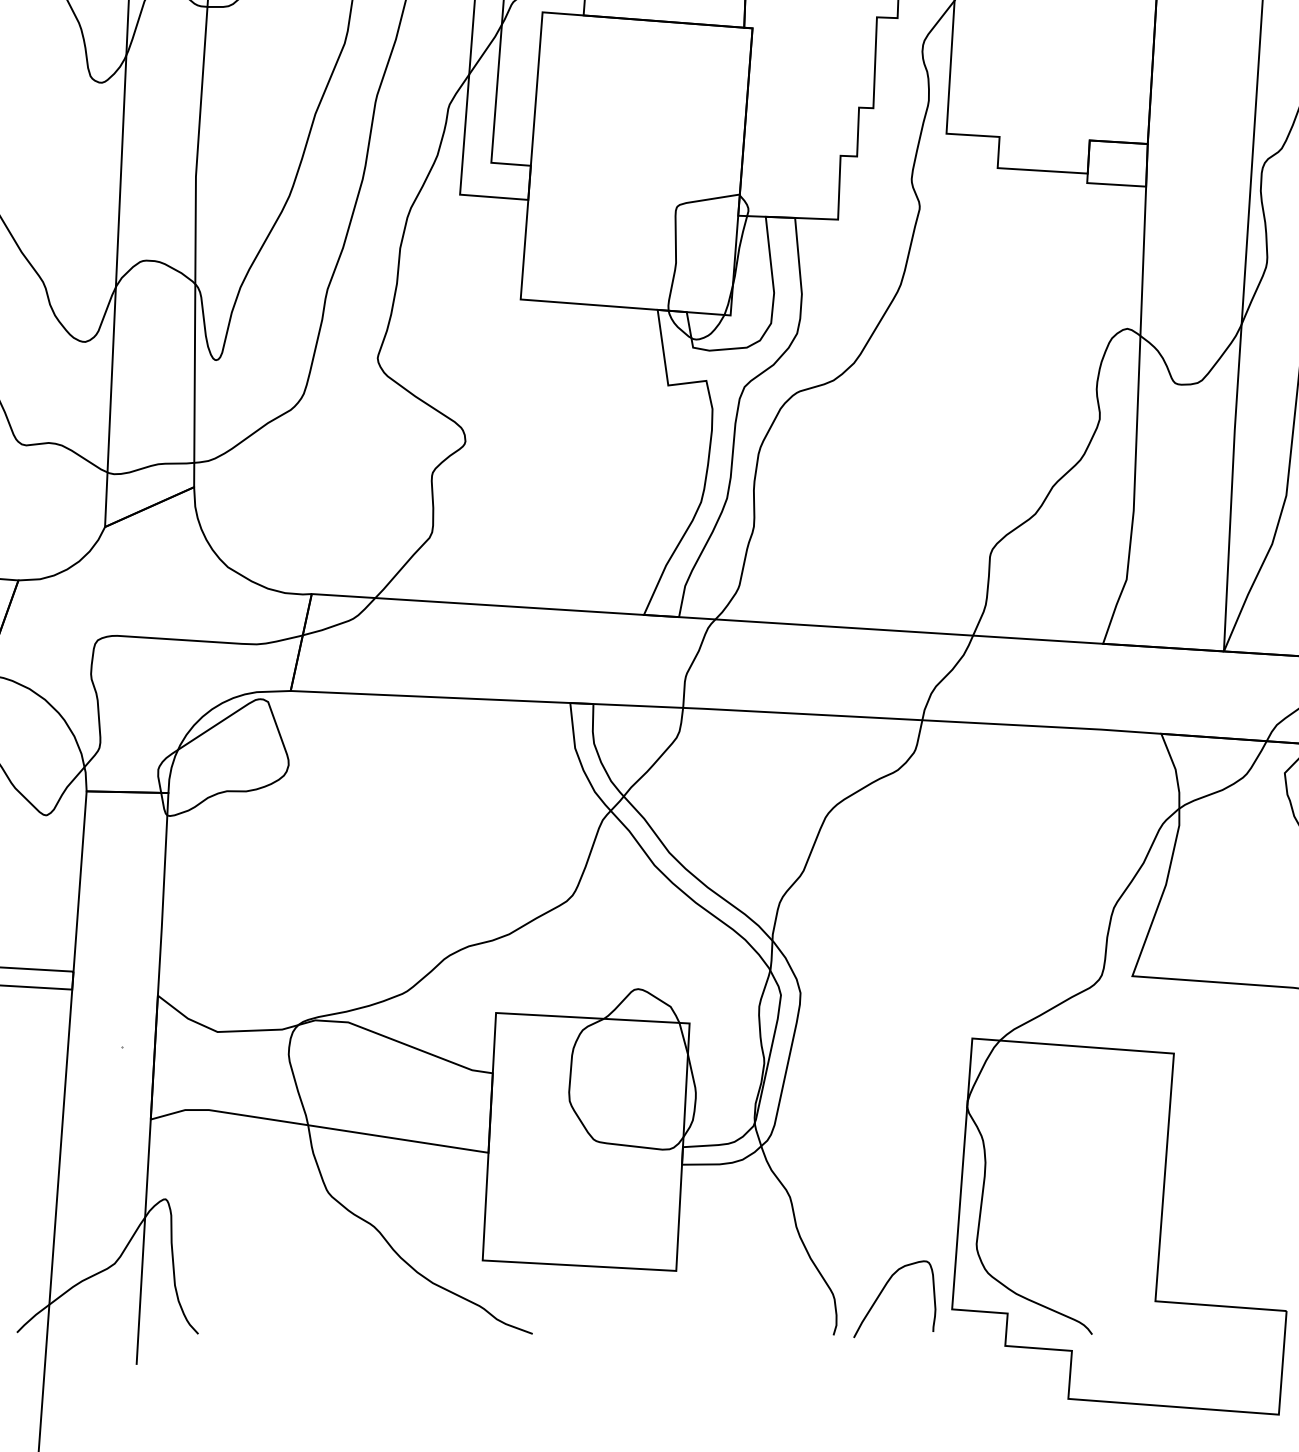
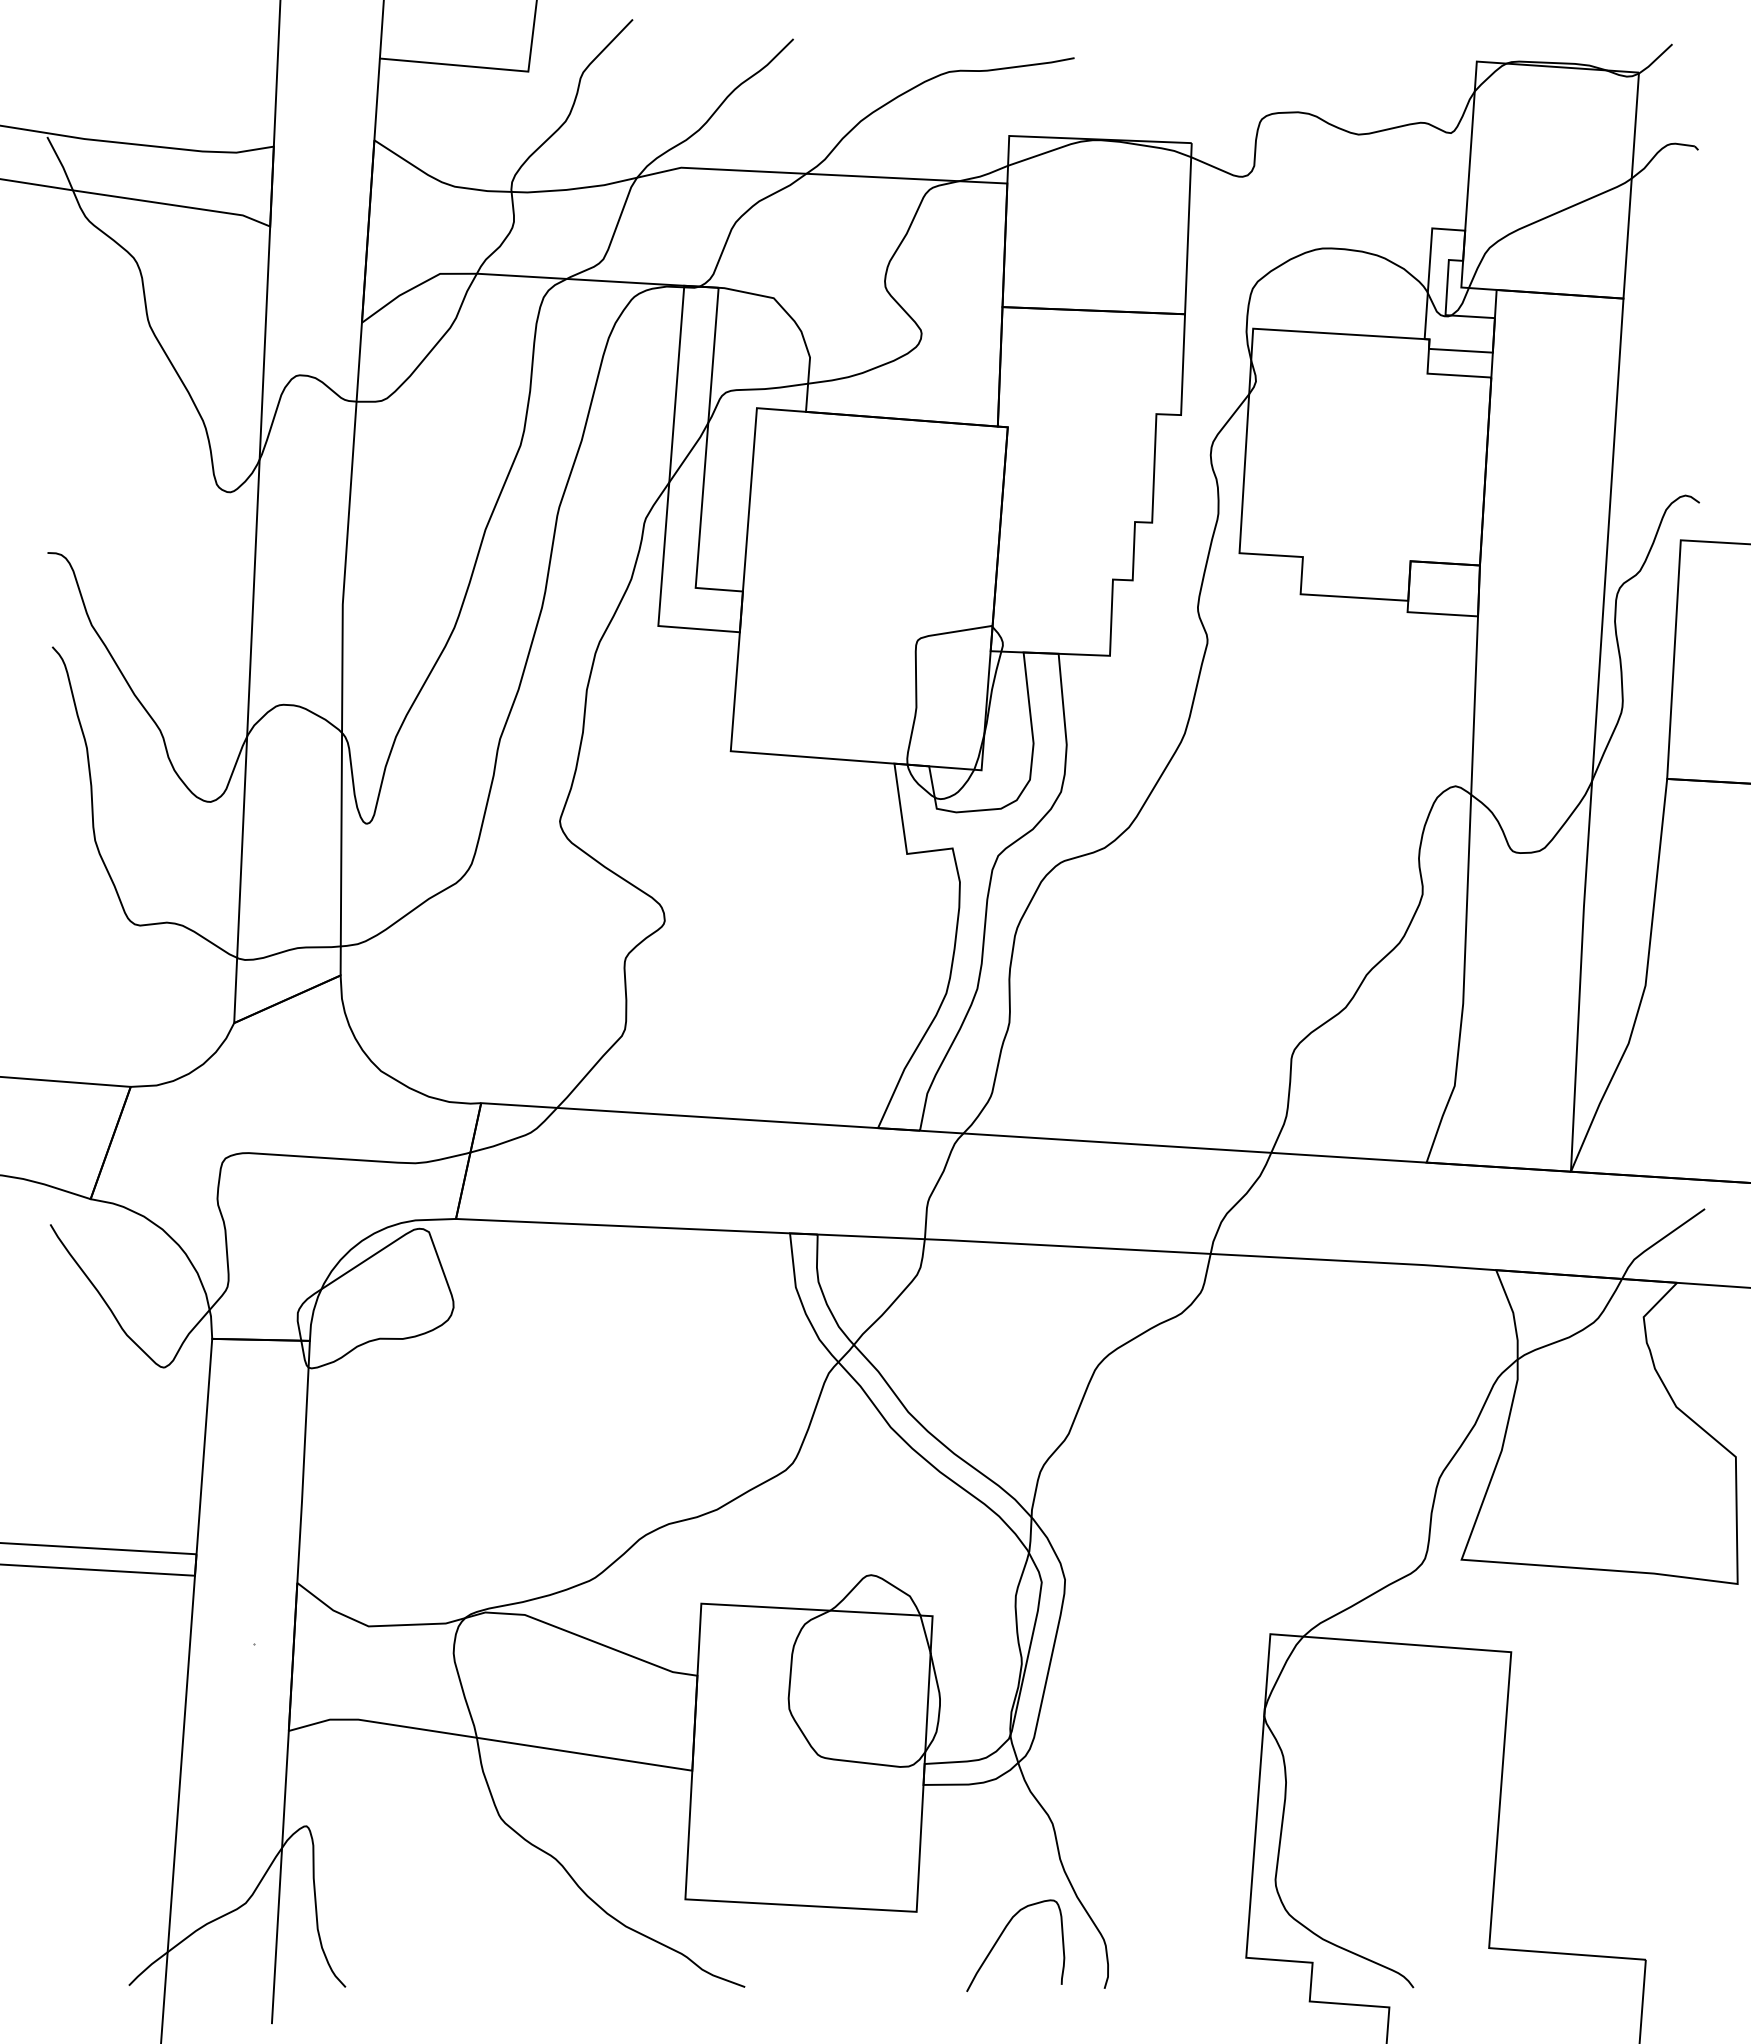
curve: (882, 1291) -> (1001, 1936), moved

